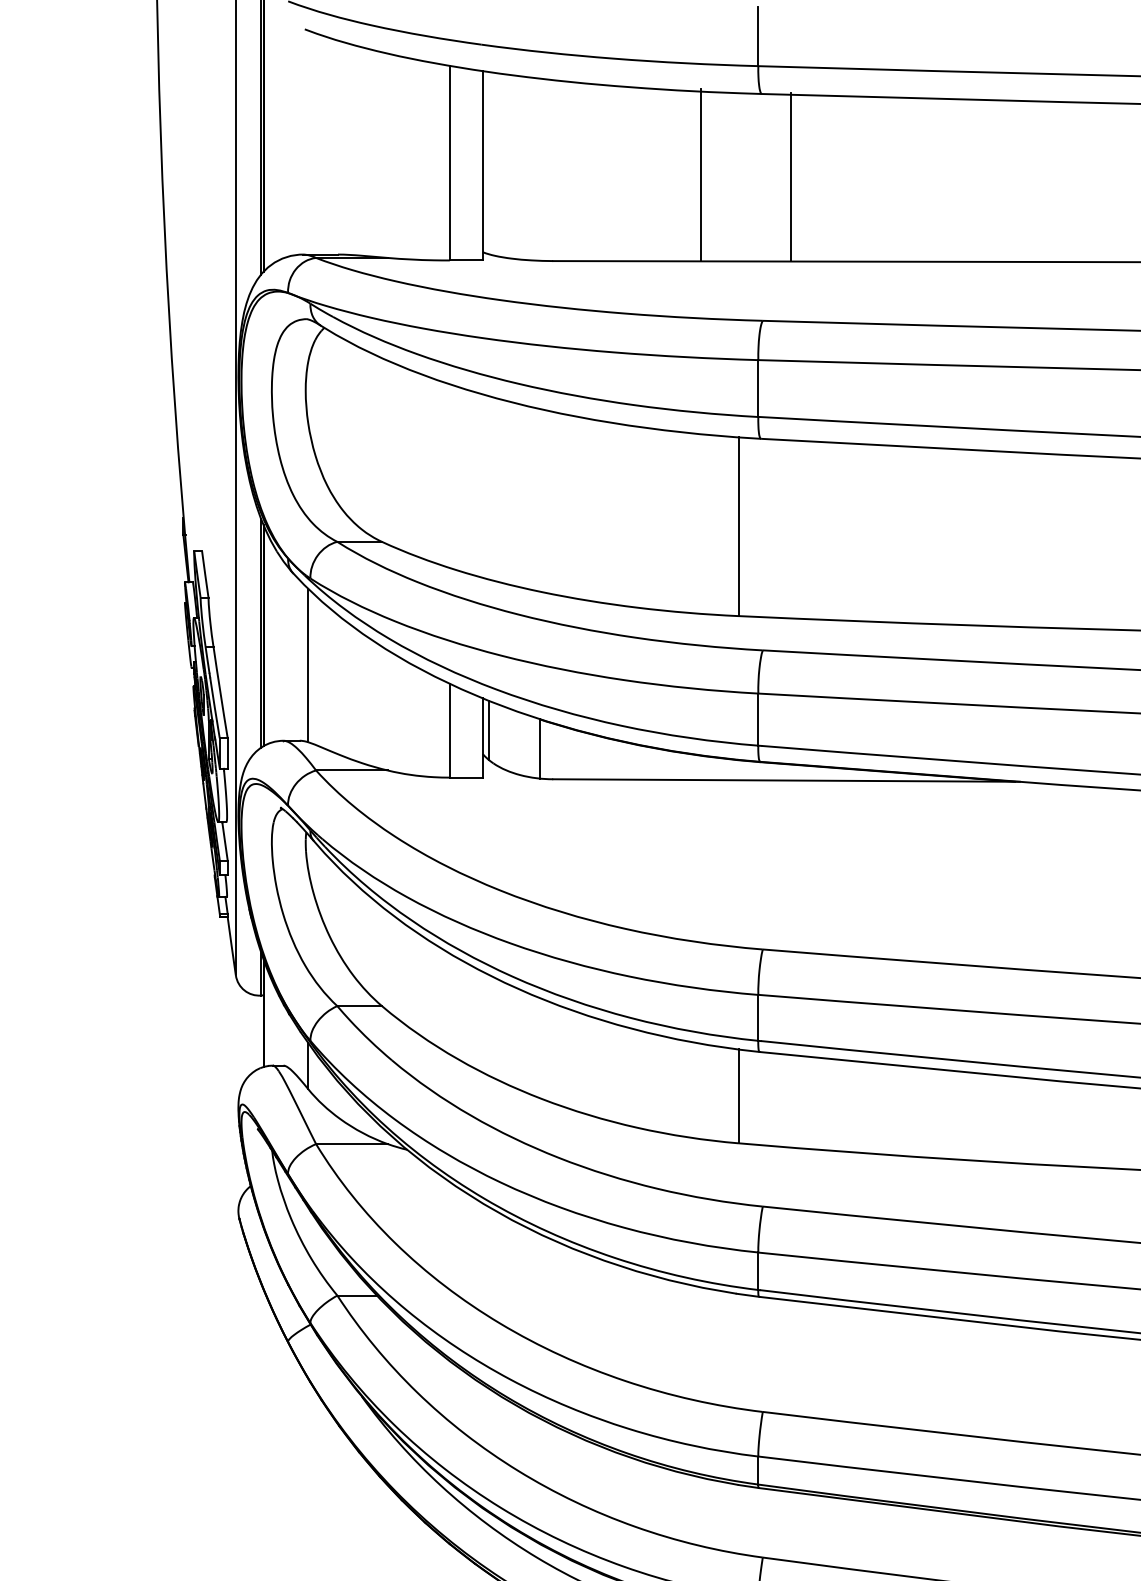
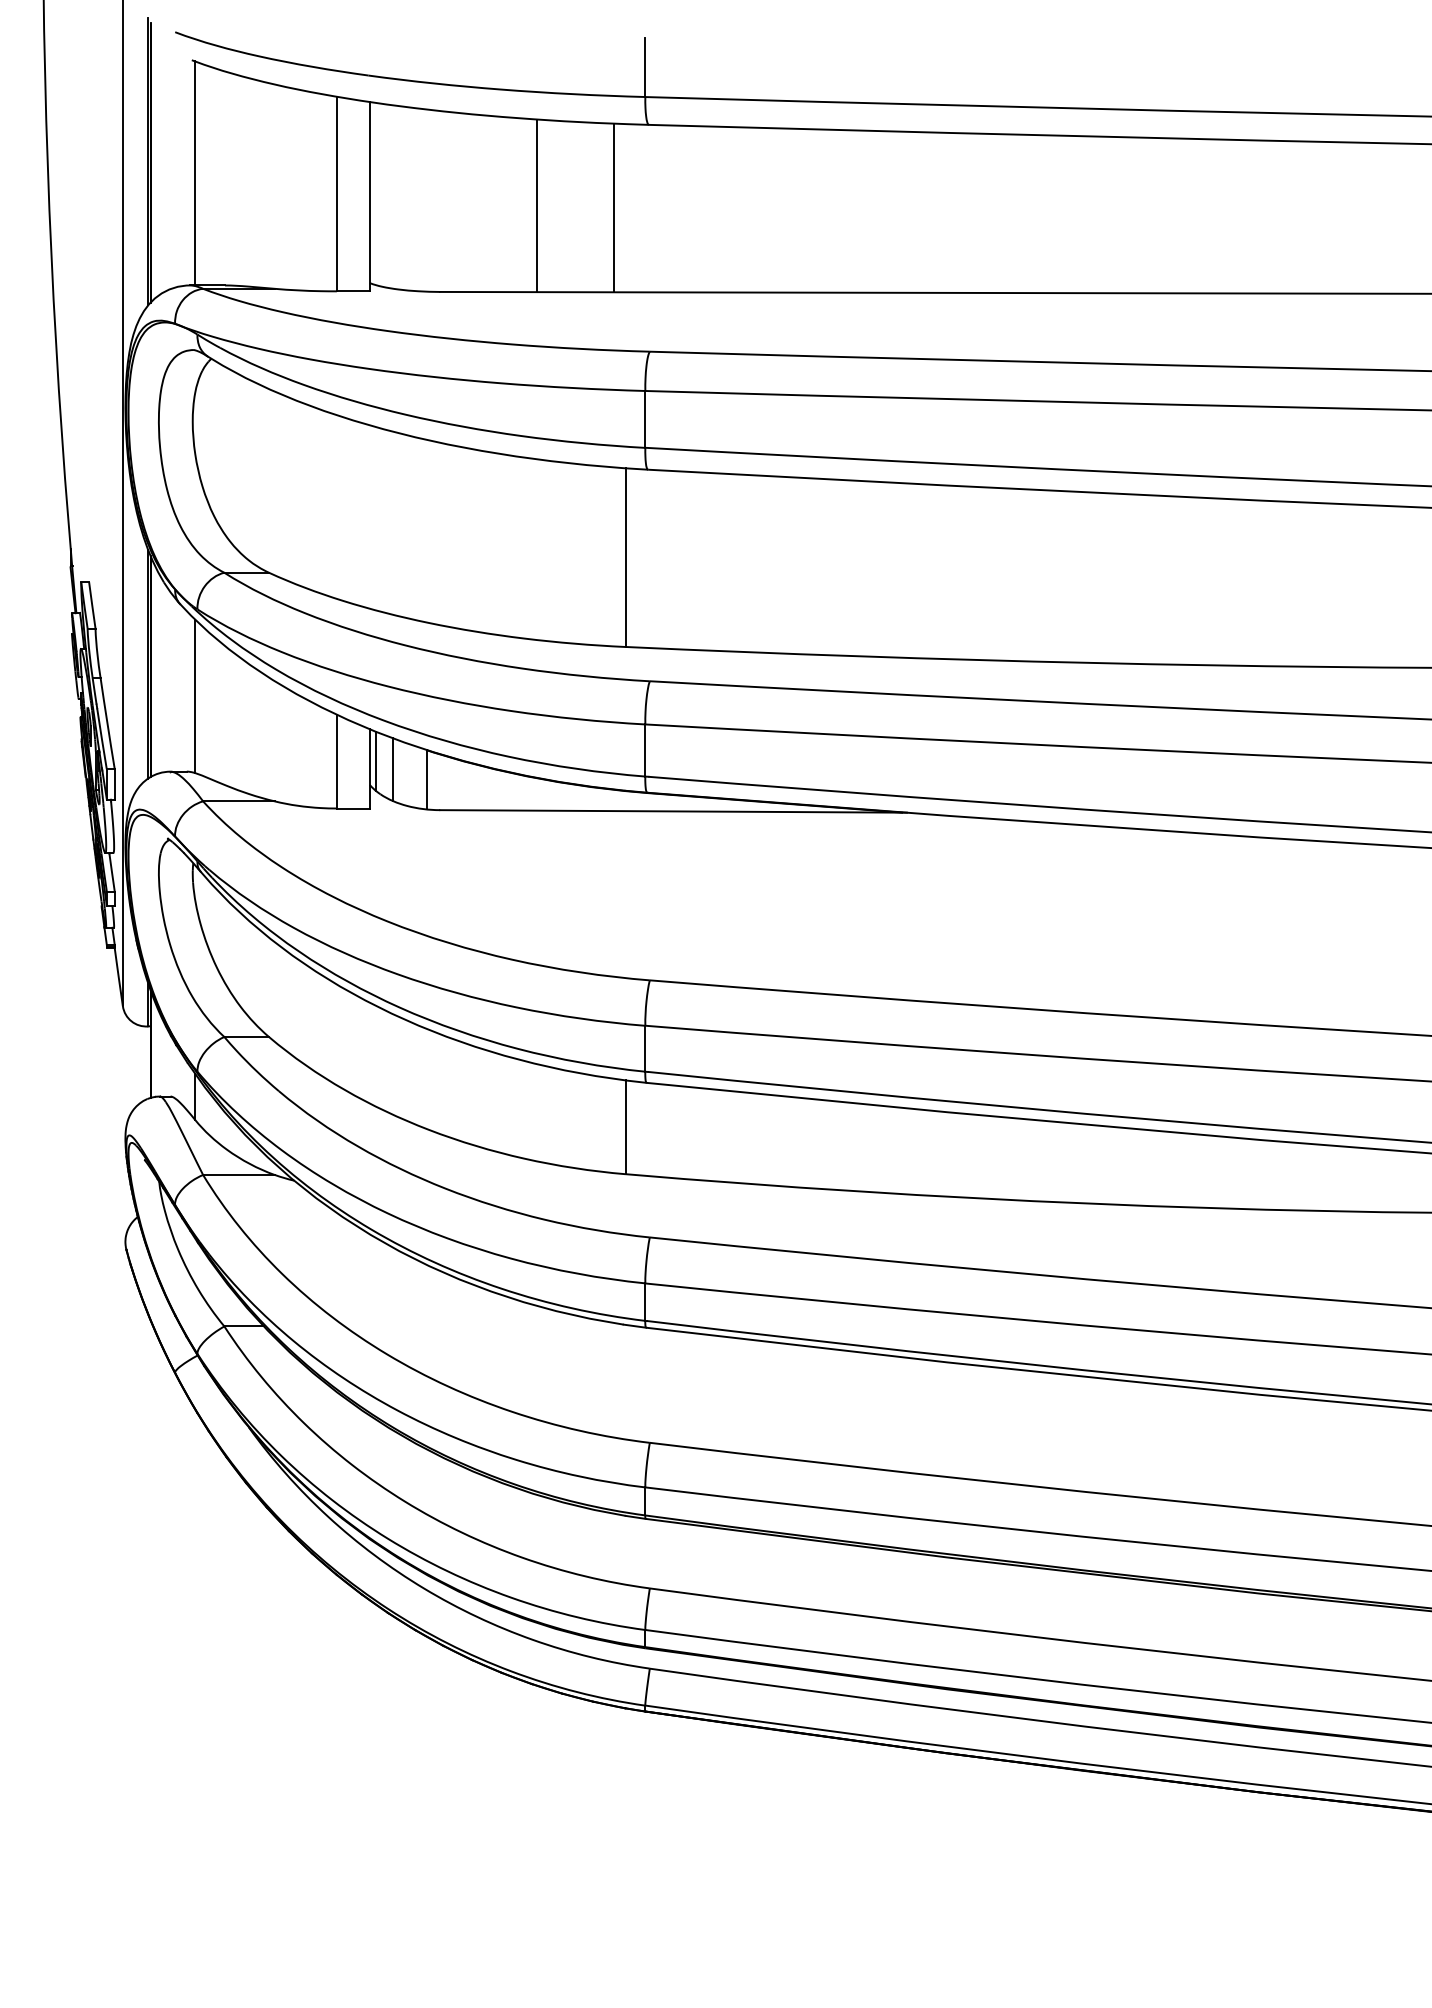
line: (308, 142) -> (195, 173), added
line: (701, 174) -> (537, 205), moved
line: (790, 176) -> (613, 207), moved
line: (506, 738) -> (393, 769), added

